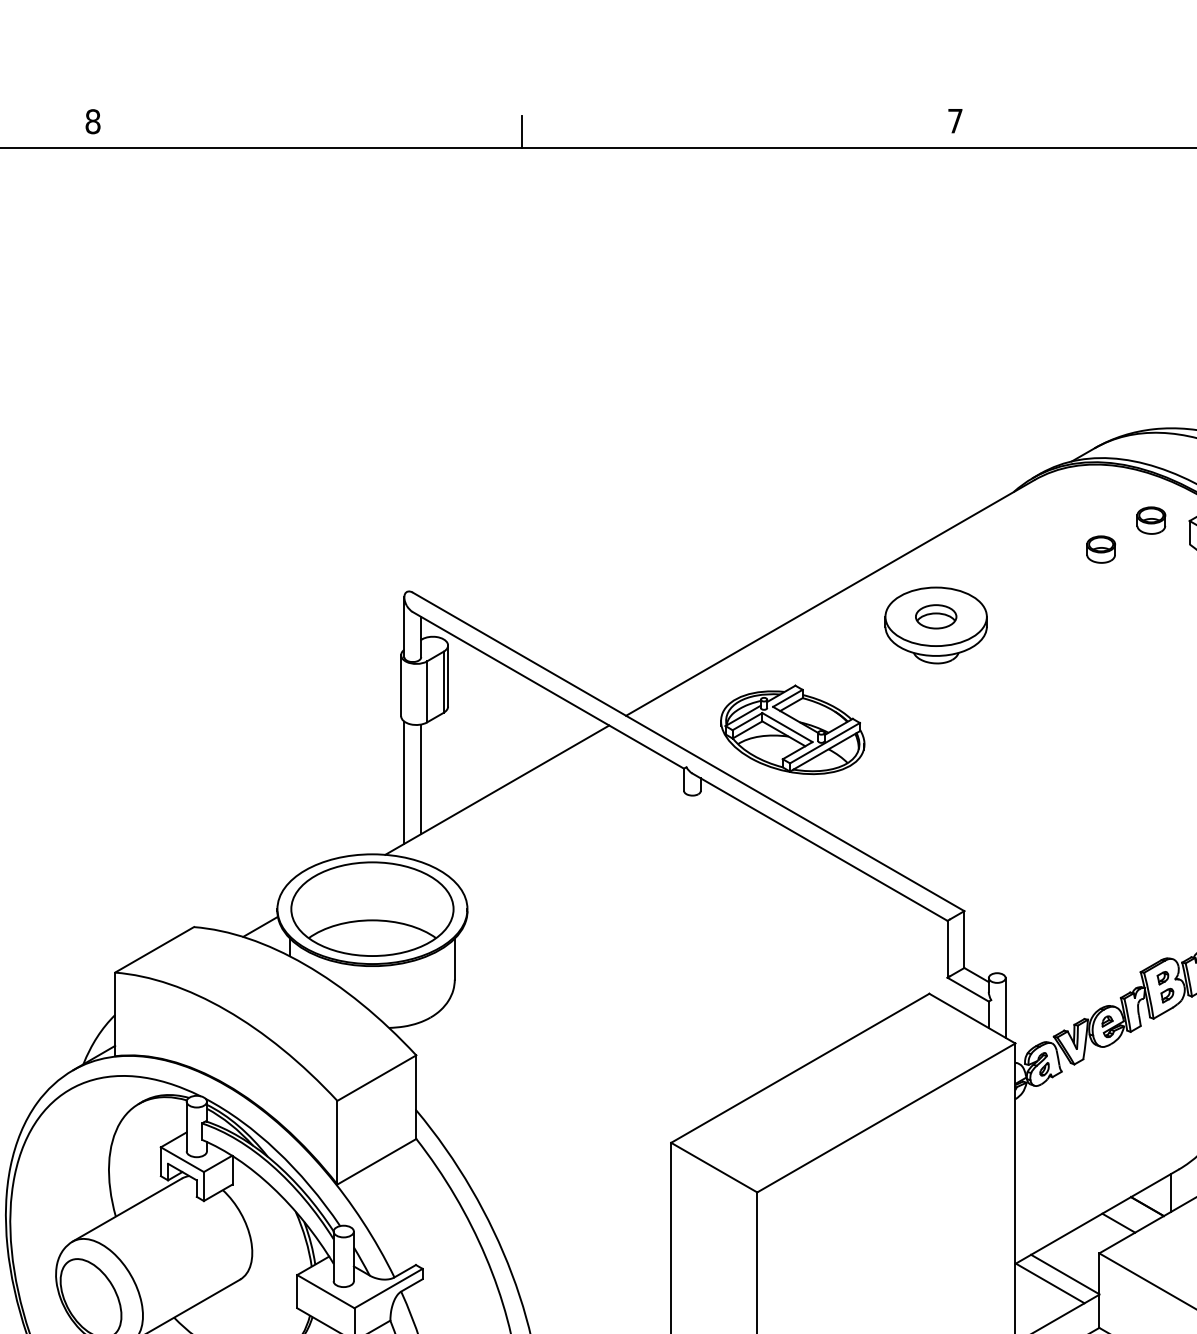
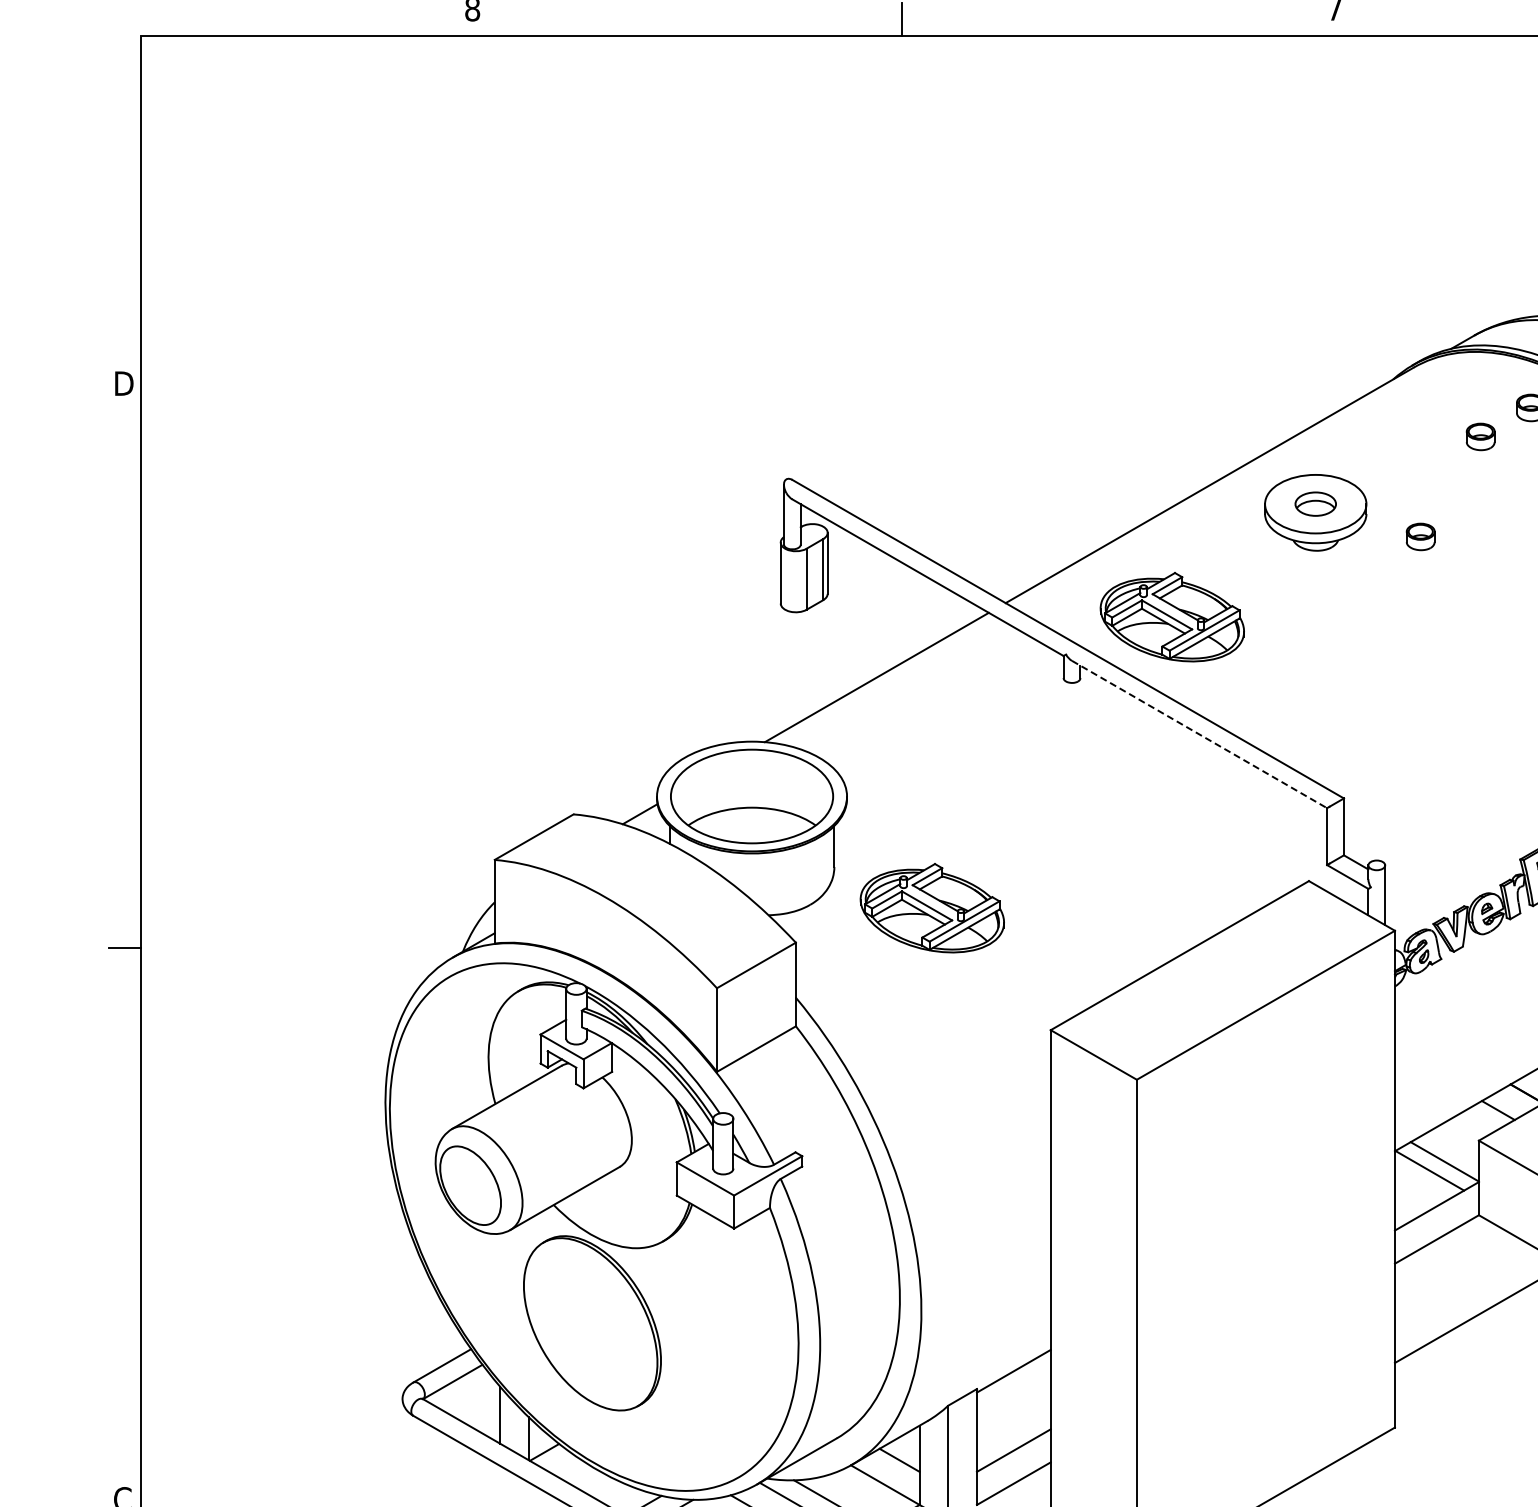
part: (1040, 649) -> (1420, 536), added
line: (420, 779) -> (800, 666), removed
line: (403, 782) -> (783, 669), removed
line: (819, 847) -> (1199, 734), solid -> dashed
part: (551, 1021) -> (931, 908), added

